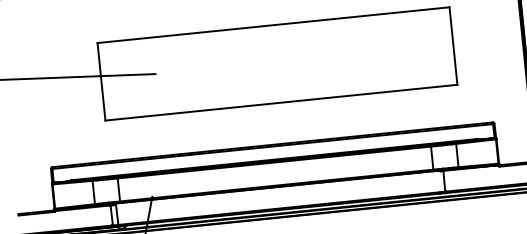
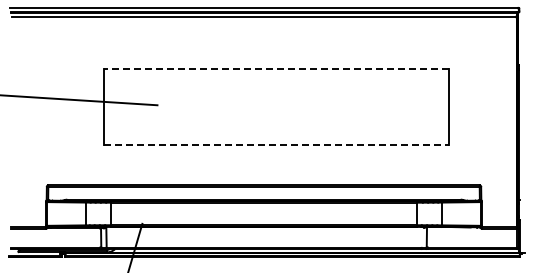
line: (273, 25) -> (276, 69), solid -> dashed
line: (282, 102) -> (277, 145), solid -> dashed

